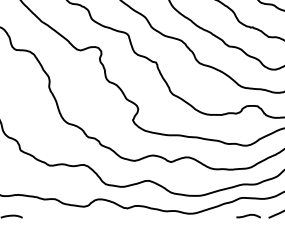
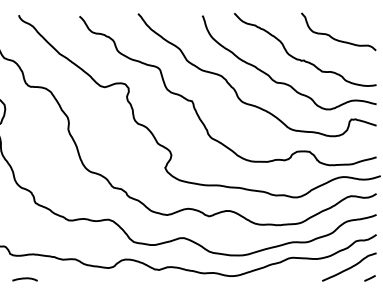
curve: (248, 215) -> (299, 278), removed

